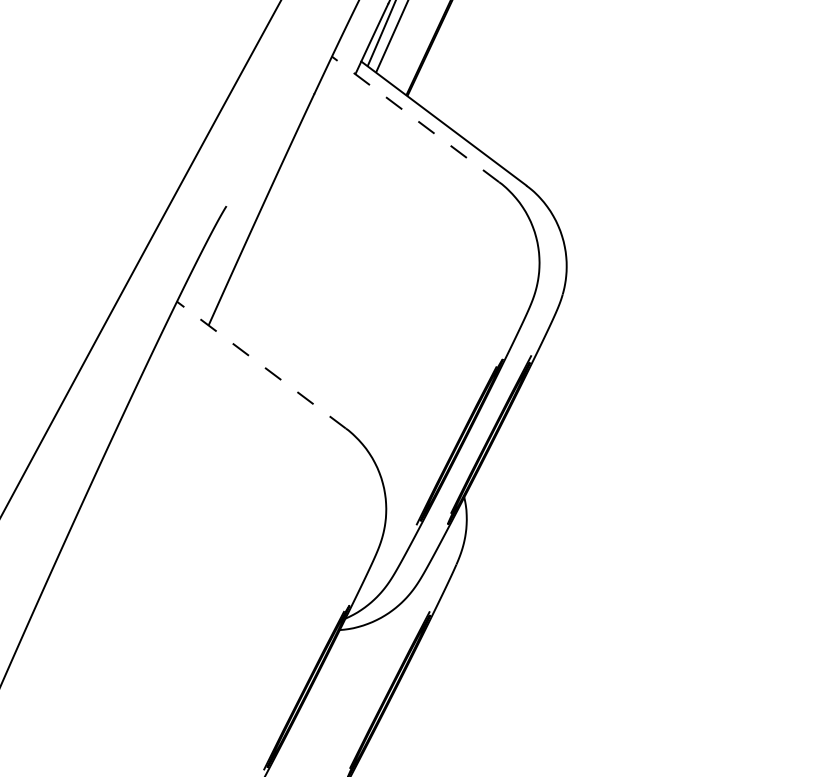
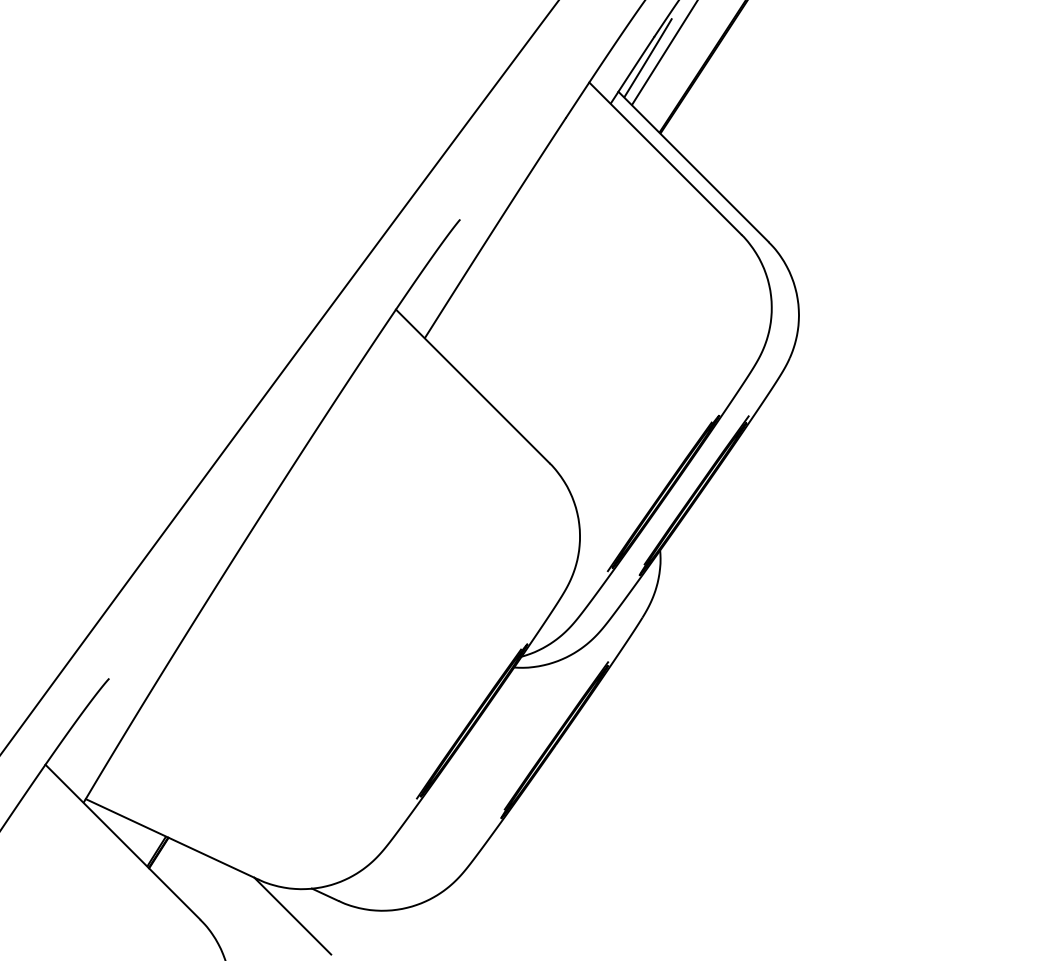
line: (414, 119) -> (664, 158), dashed -> solid
line: (261, 365) -> (472, 386), dashed -> solid

